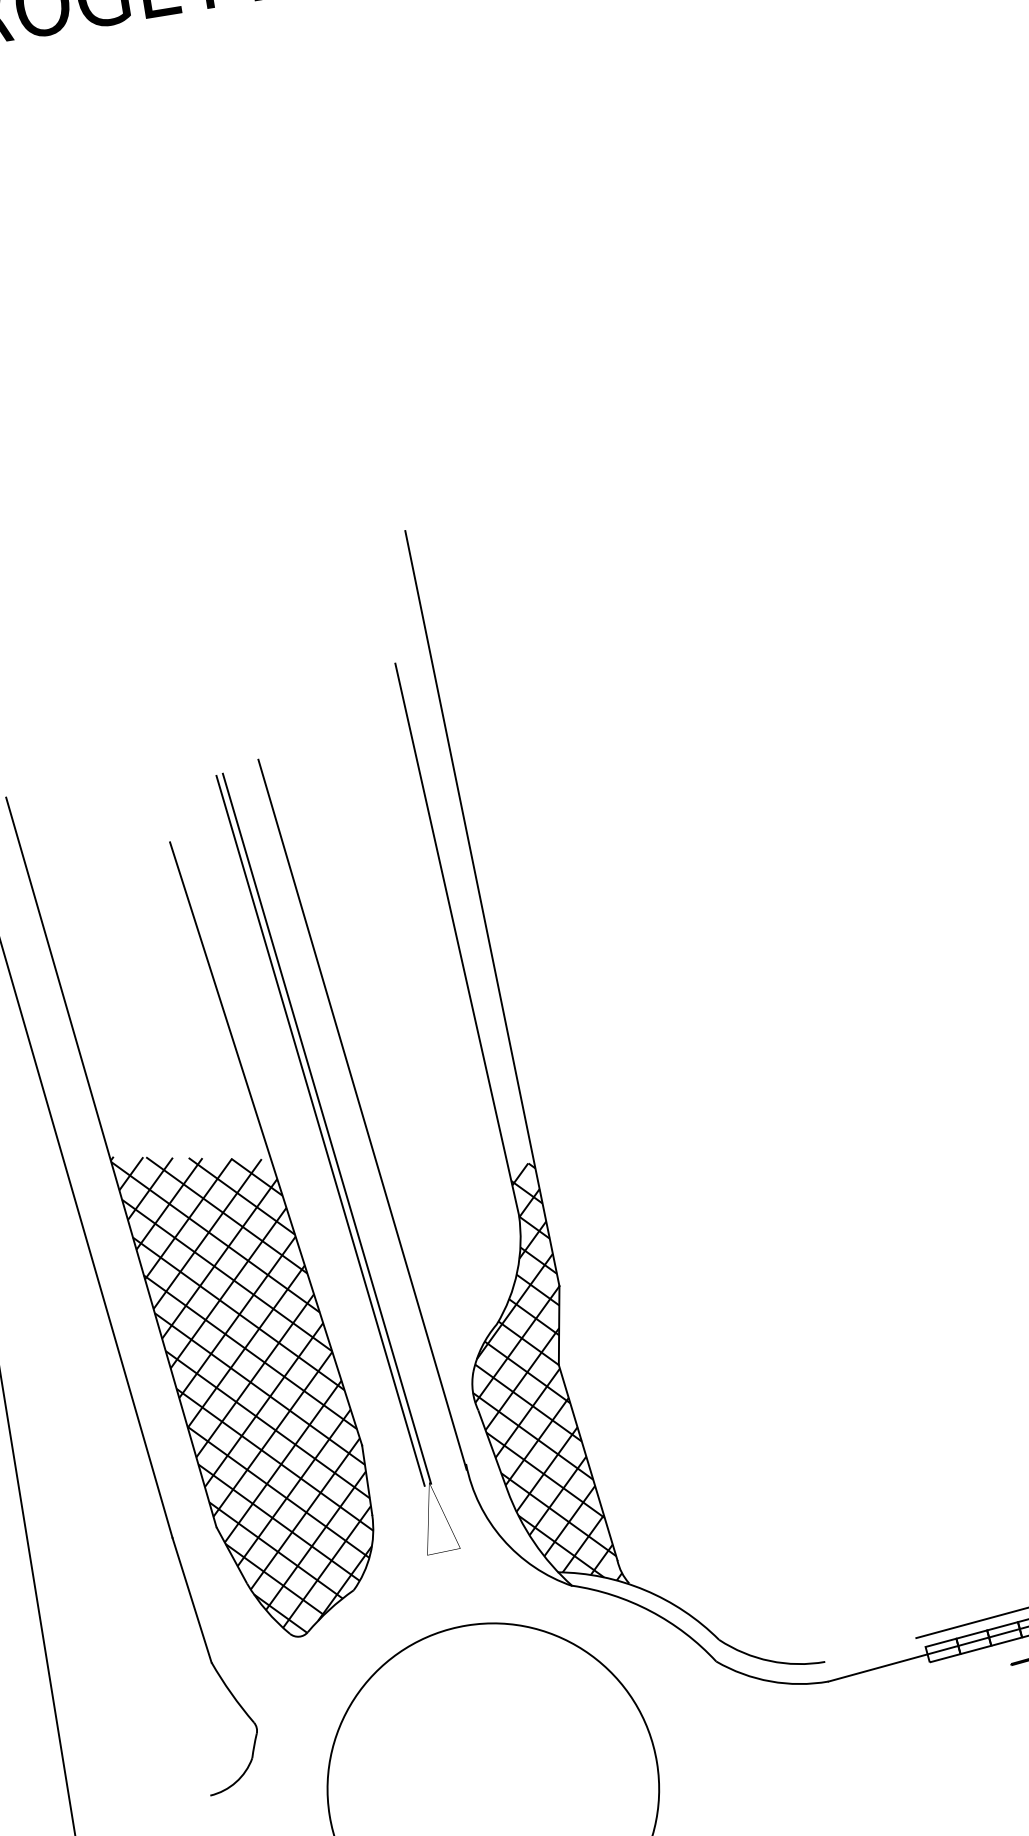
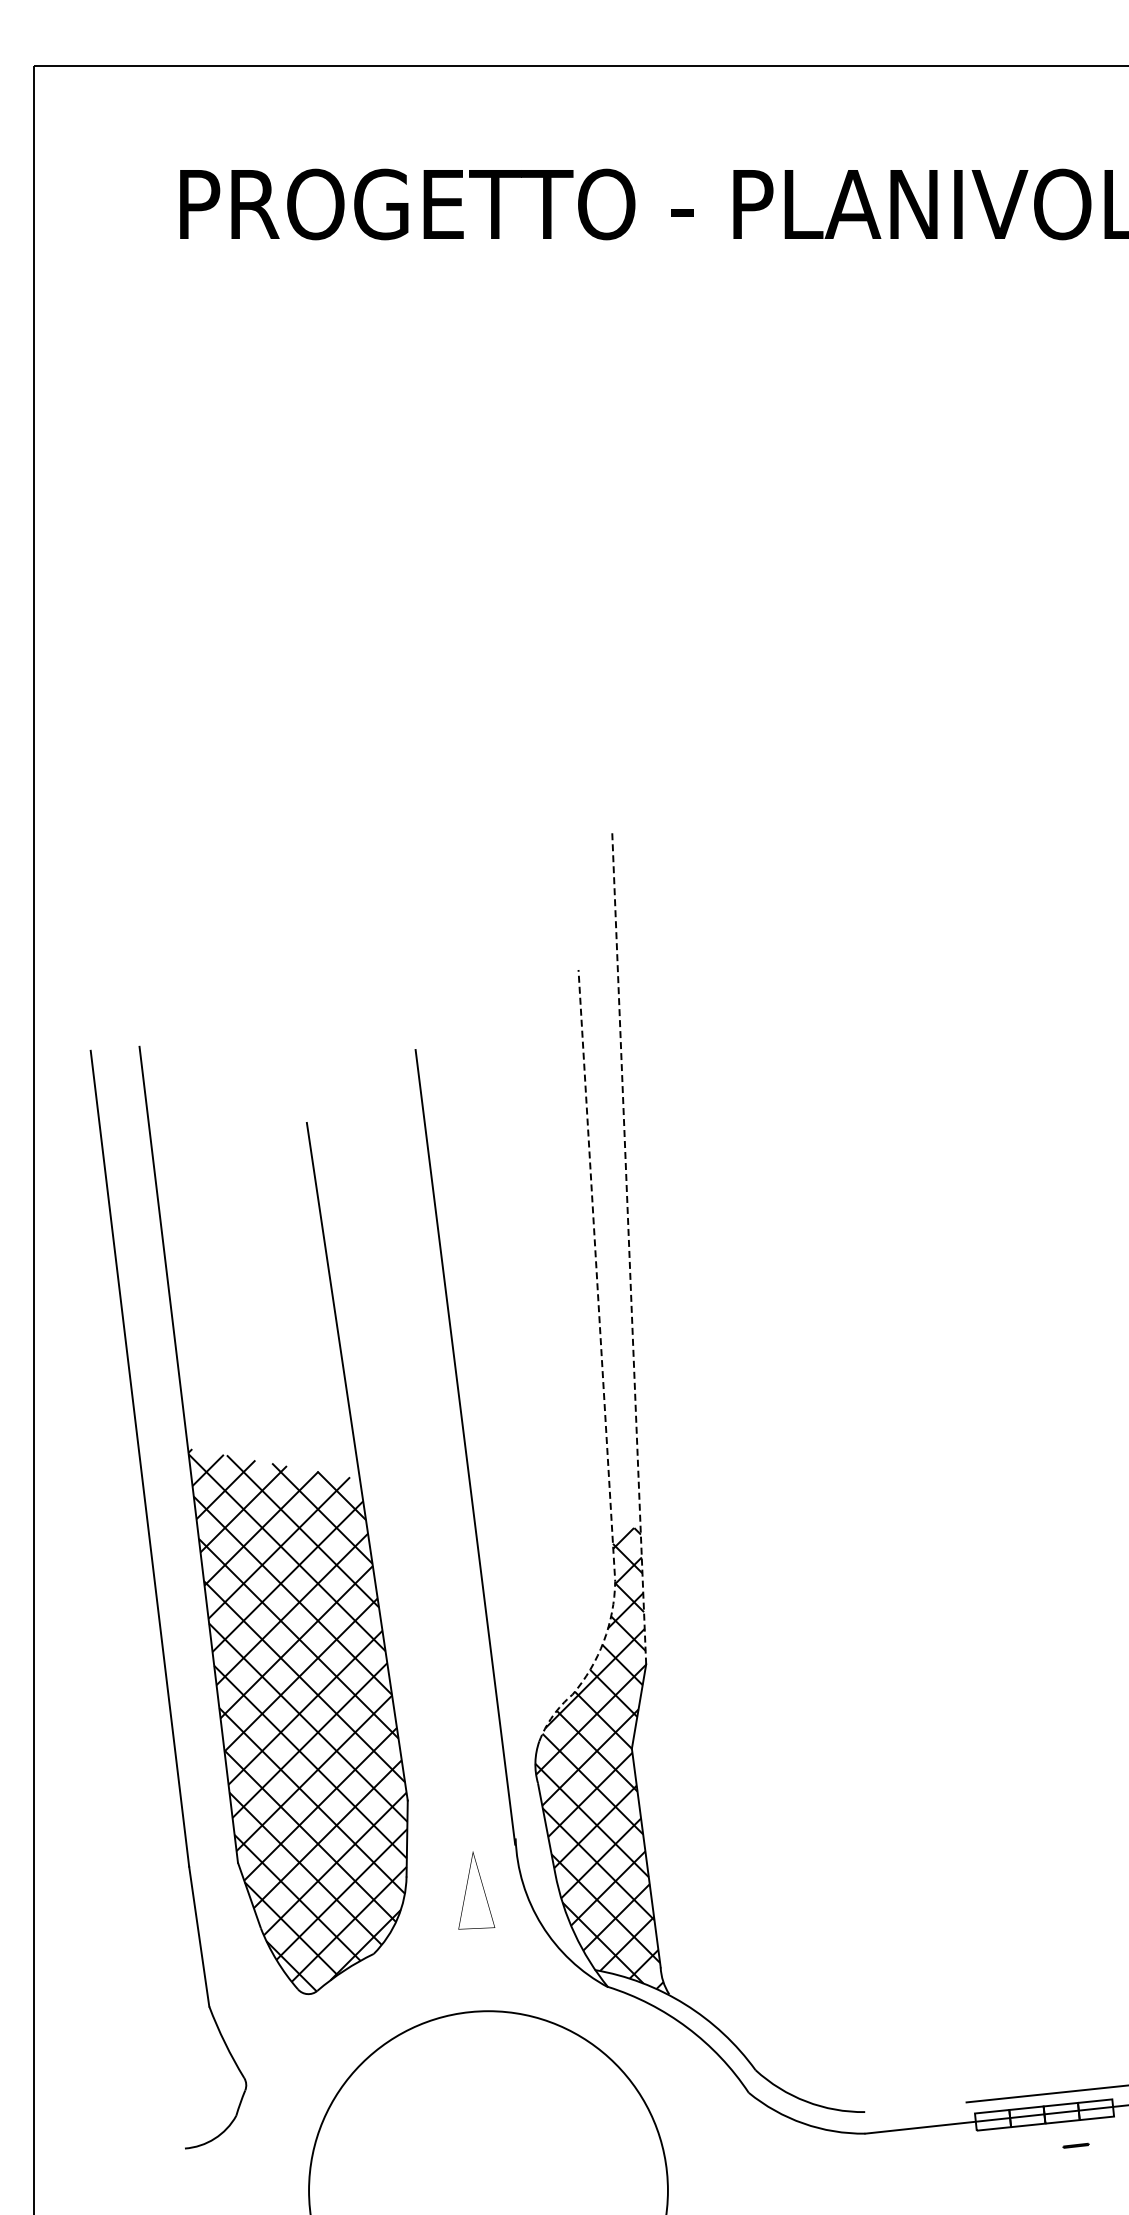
line: (482, 908) -> (629, 1247), solid -> dashed
line: (478, 1035) -> (603, 1382), solid -> dashed
line: (326, 1128) -> (424, 1455), removed
line: (320, 1130) -> (417, 1456), removed

